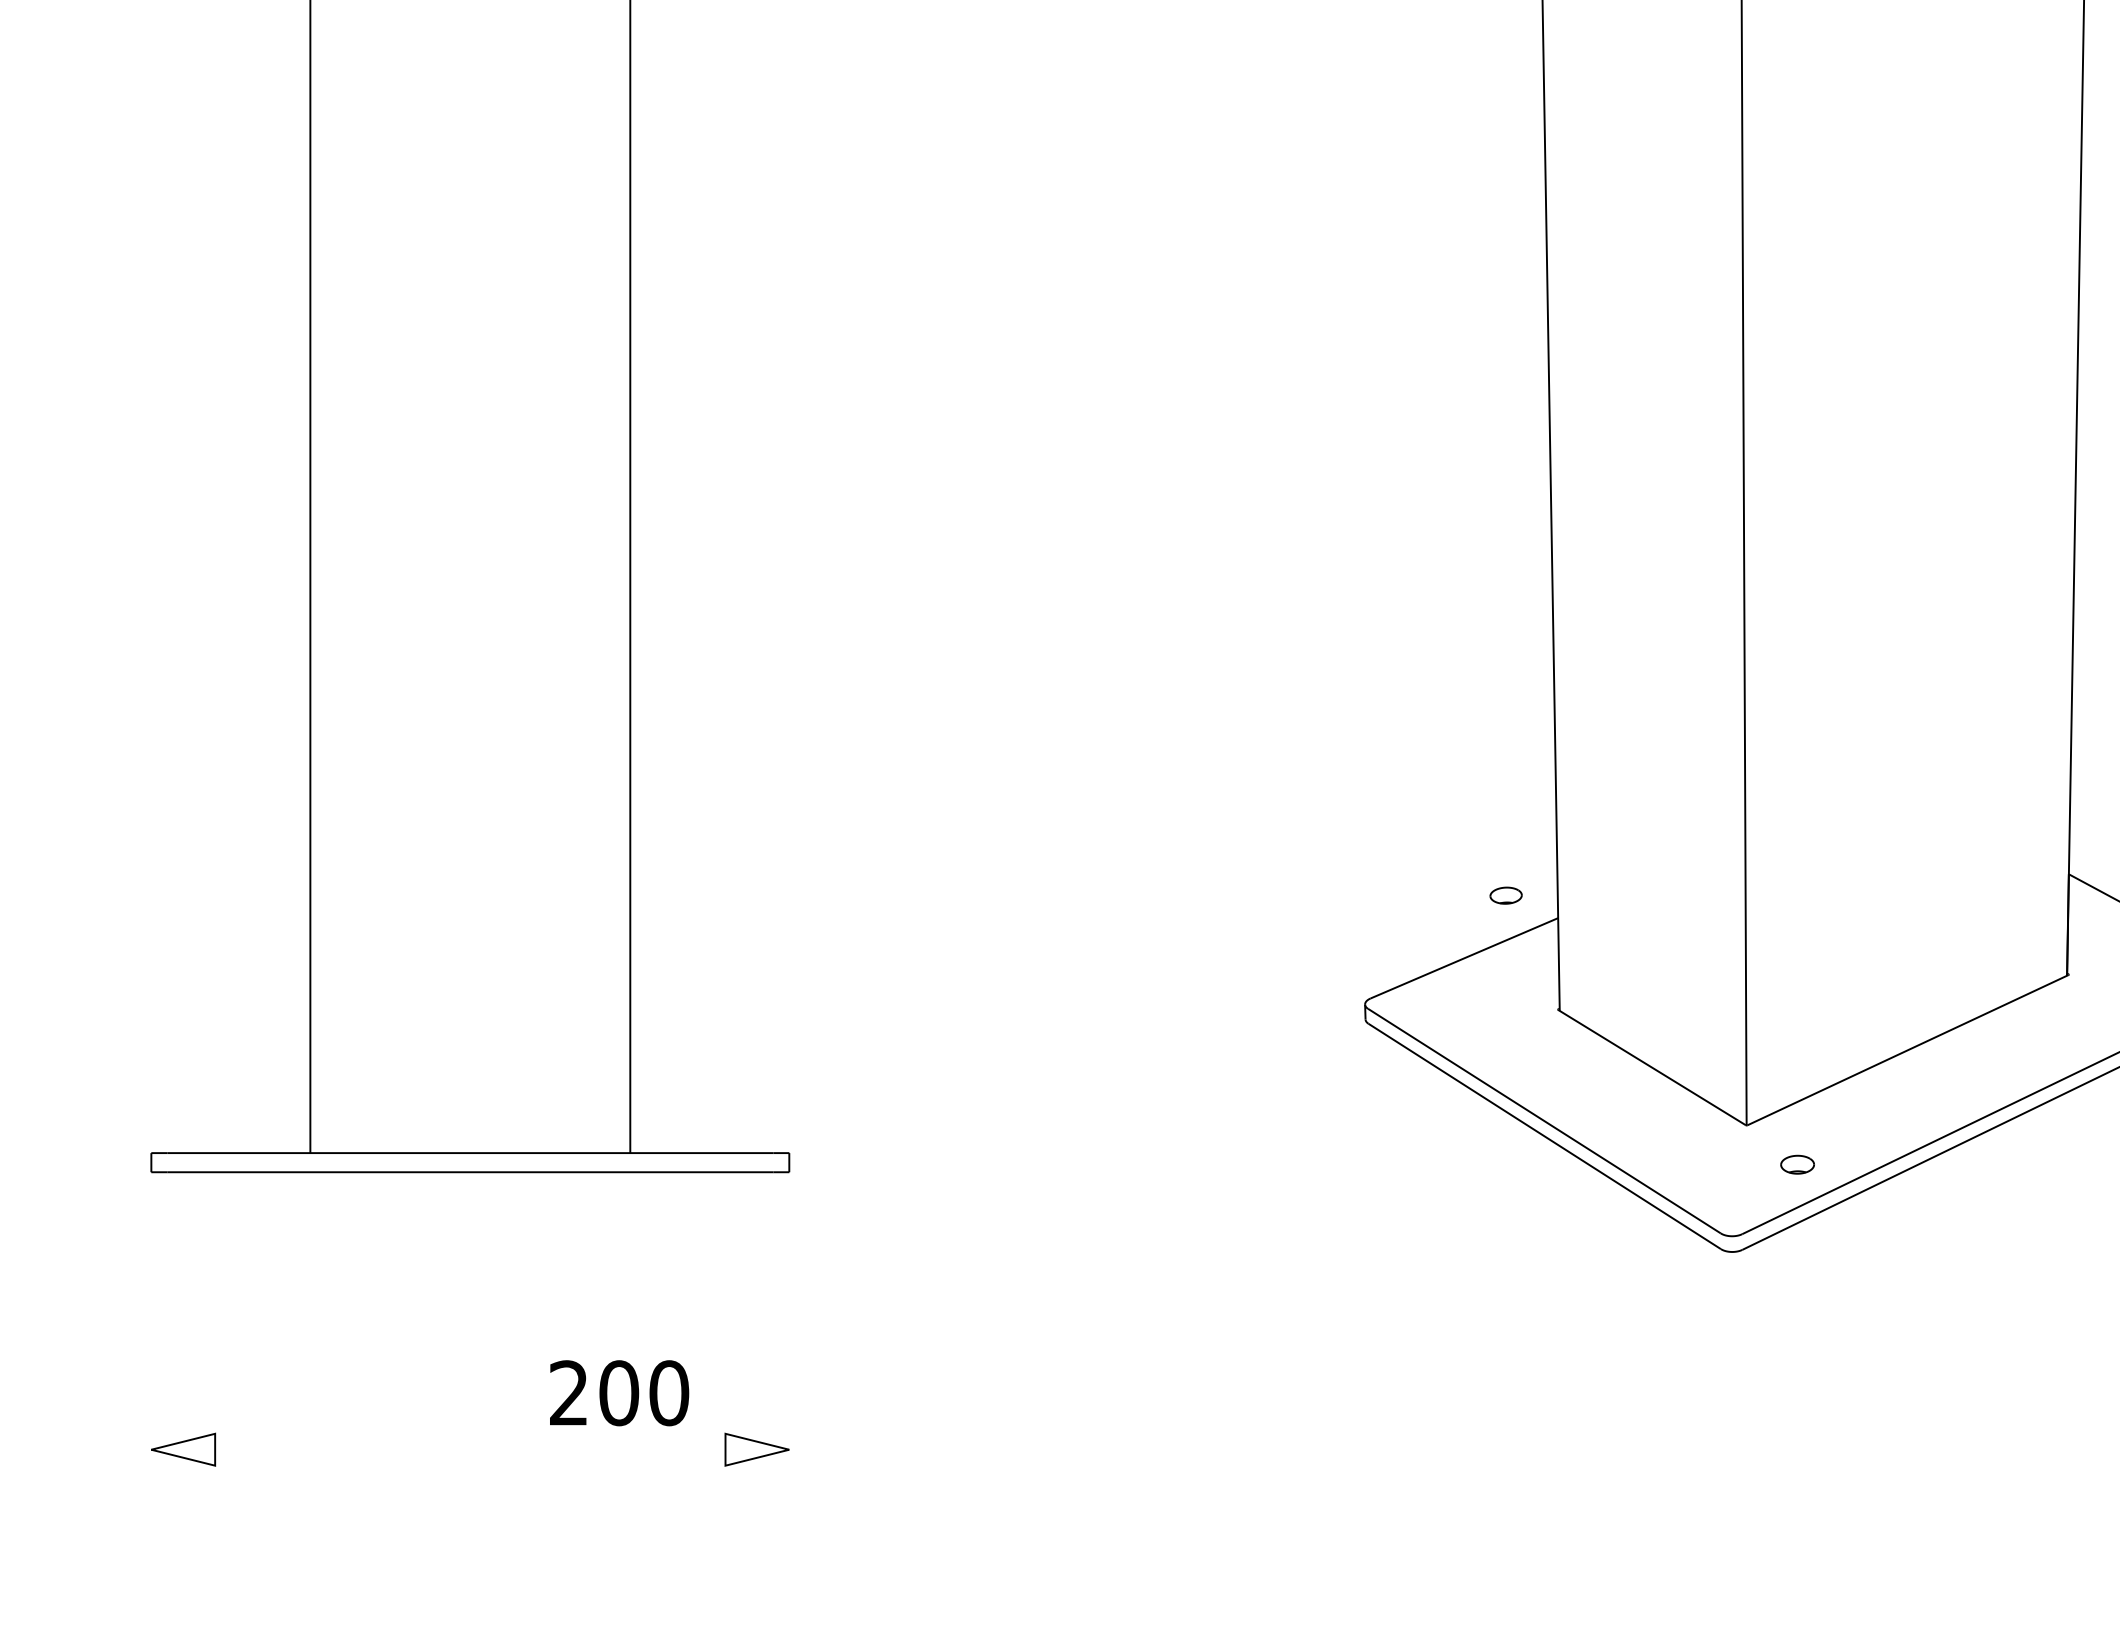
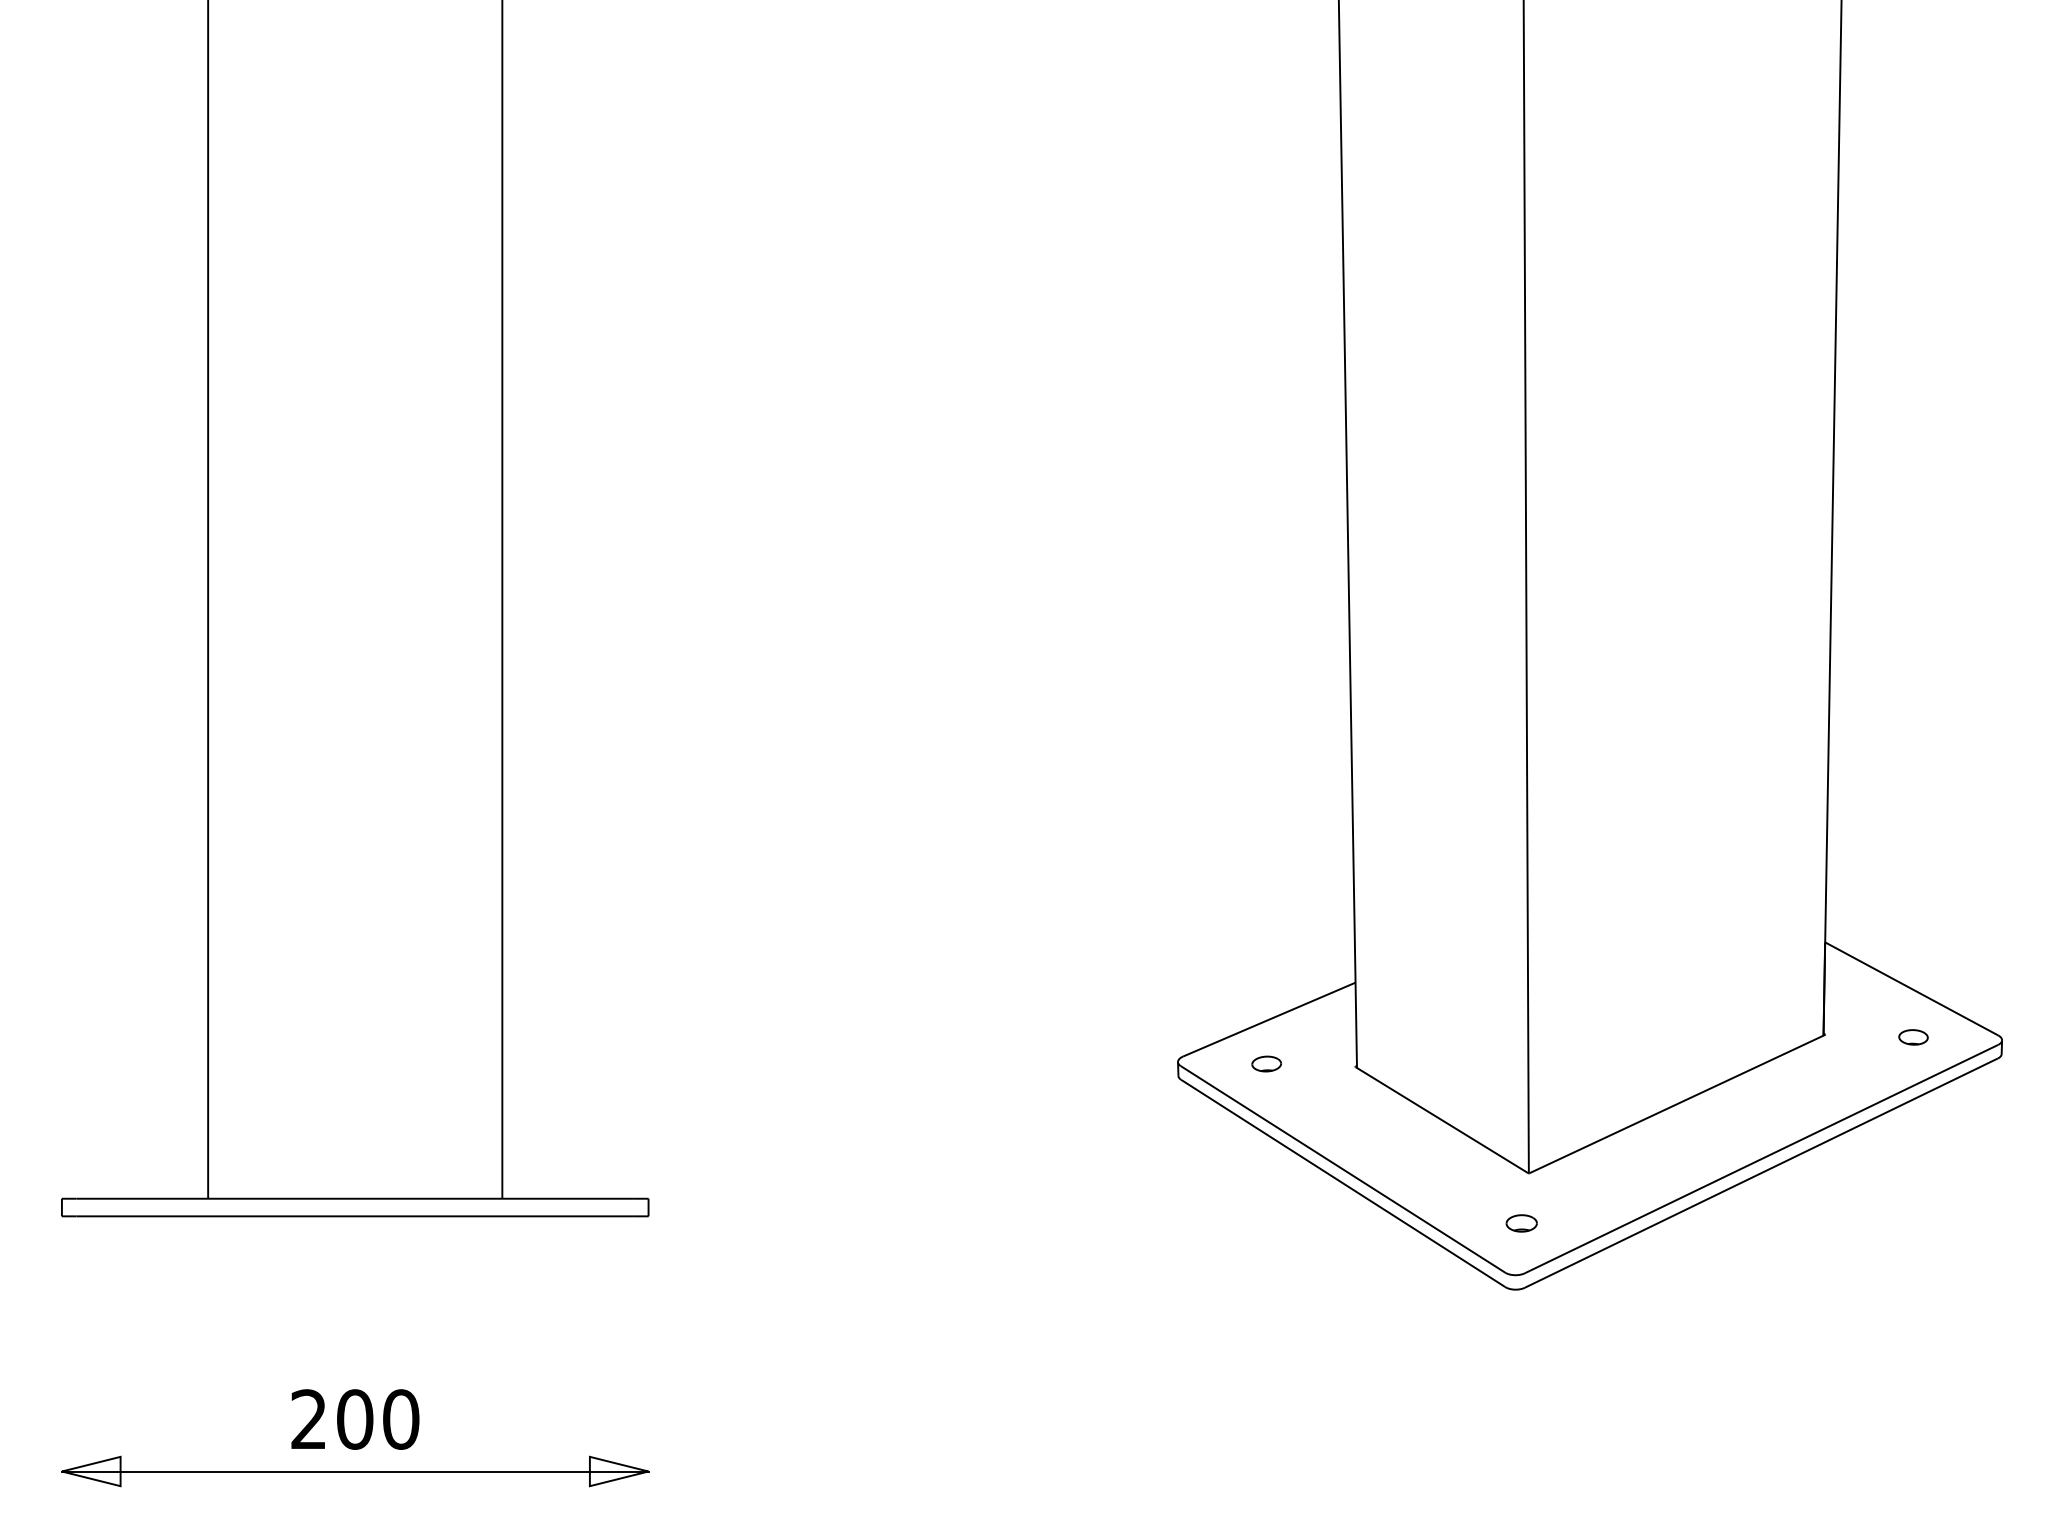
part: (1505, 895) -> (1266, 1063), moved
part: (1797, 1164) -> (1521, 1223), moved
text: (619, 1393) -> (355, 1419), moved
line: (469, 1449) -> (354, 1471), added

